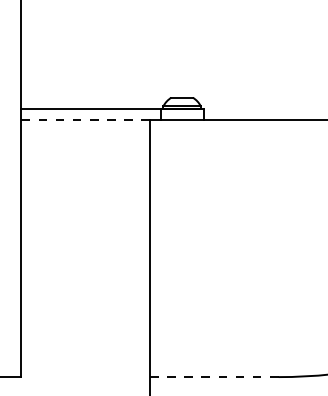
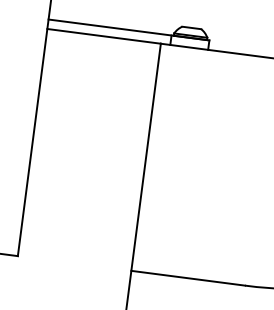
line: (85, 119) -> (103, 36), dashed -> solid
line: (214, 377) -> (188, 278), dashed -> solid

